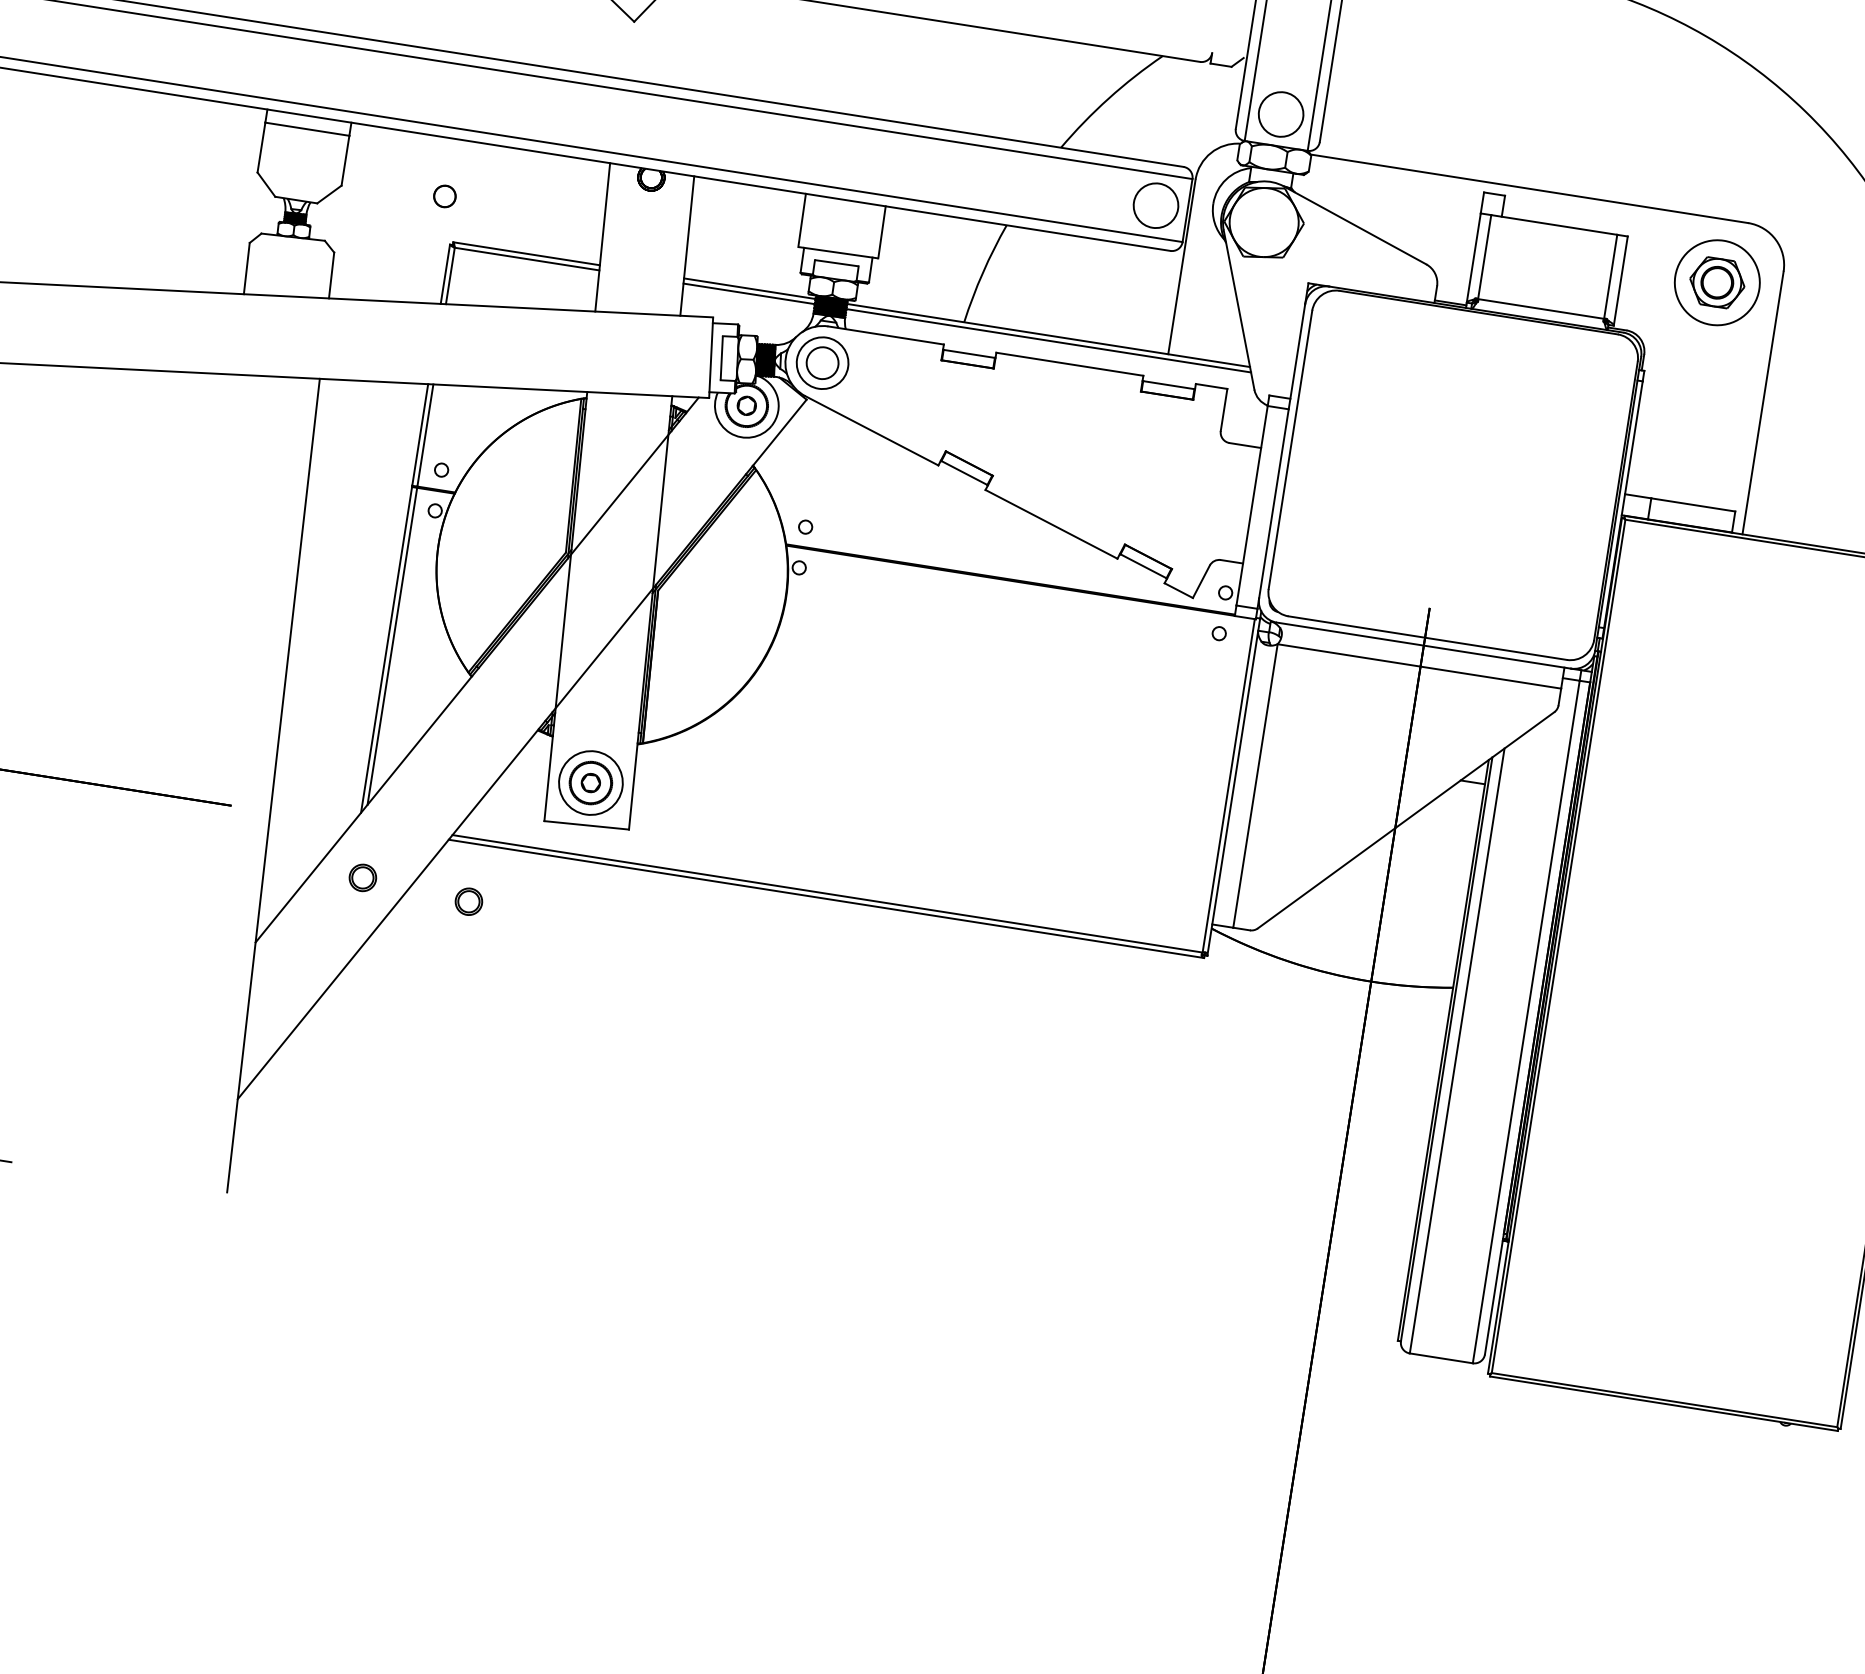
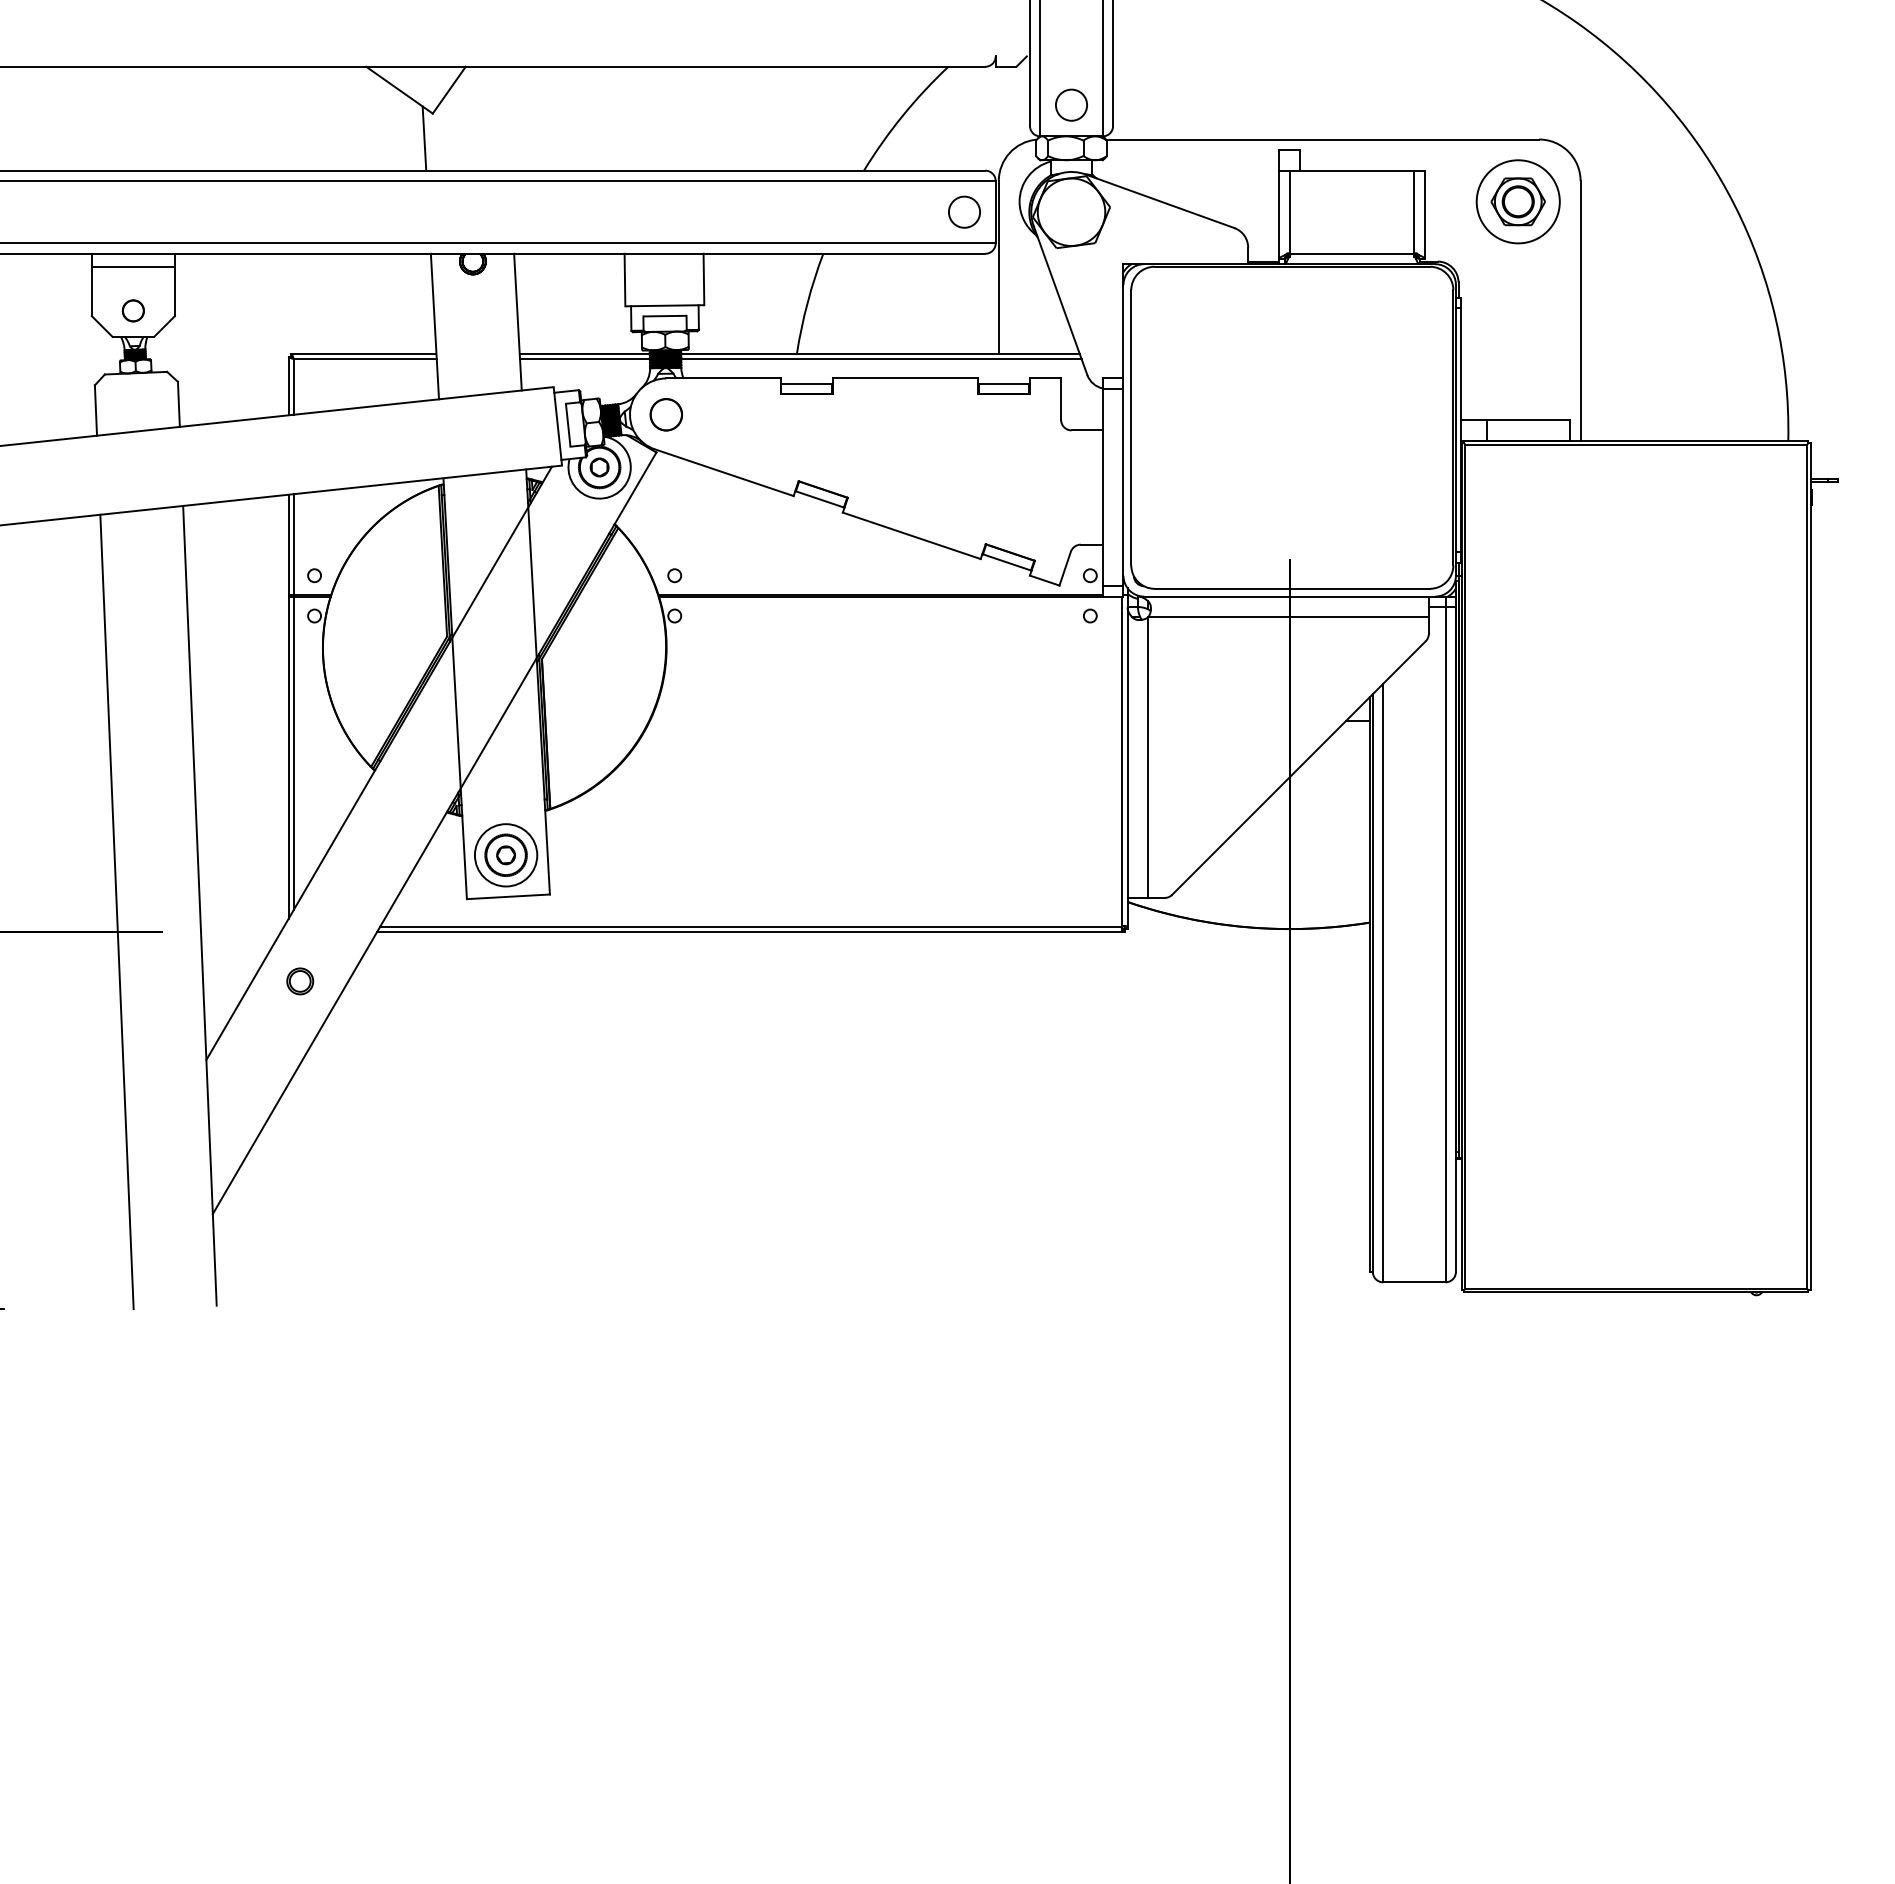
line: (621, 45) -> (424, 138), added
circle: (1281, 113) -> (1071, 104), size x0.71
circle: (444, 195) -> (132, 310), moved
circle: (1156, 204) -> (964, 211), size x0.71
circle: (822, 362) -> (666, 414), size x0.62
line: (188, 778) -> (116, 911), added
part: (469, 901) -> (406, 988), removed

